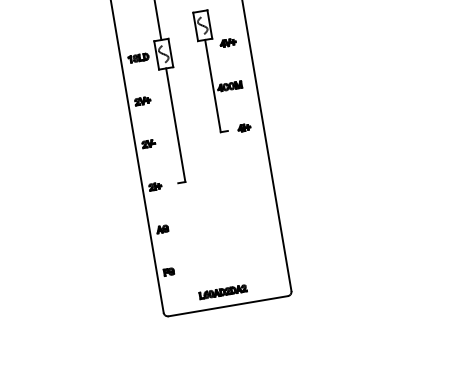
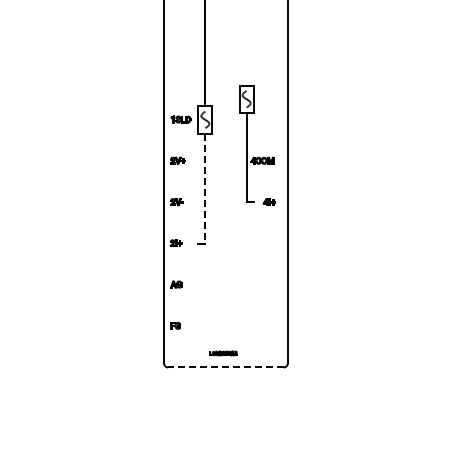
part: (227, 42) -> (267, 119), removed
line: (176, 126) -> (205, 189), solid -> dashed
part: (223, 292) -> (223, 353), size x0.6
line: (227, 306) -> (225, 367), solid -> dashed

